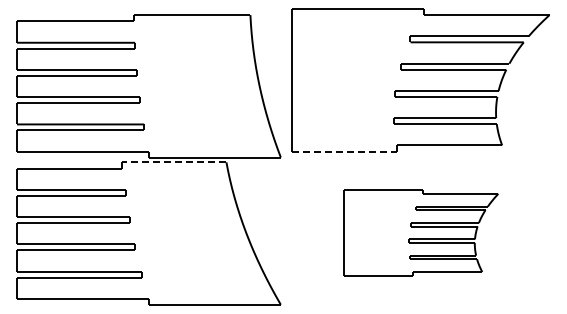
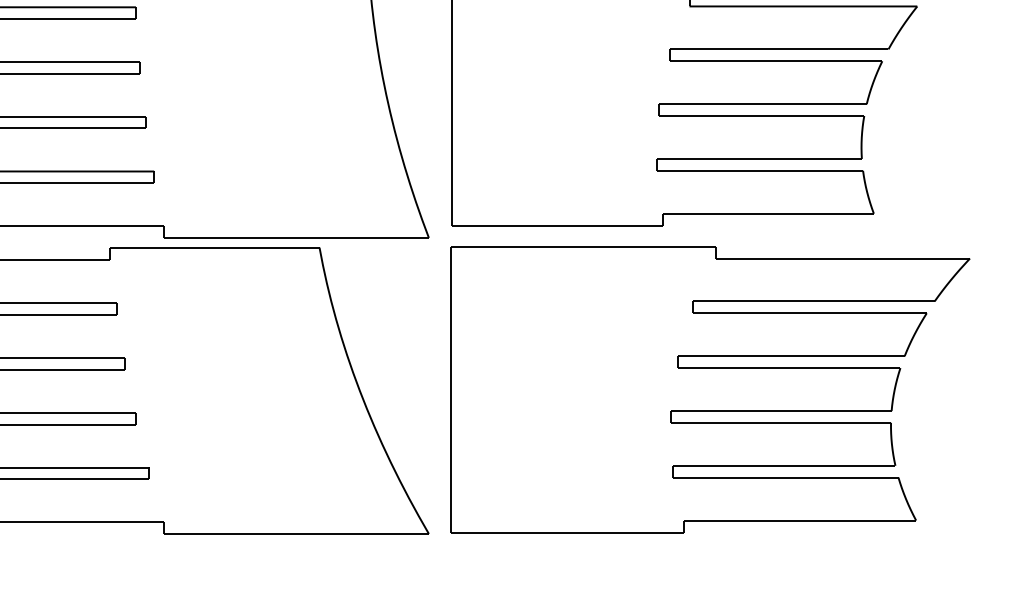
line: (345, 151) -> (558, 225), dashed -> solid
line: (173, 162) -> (213, 247), dashed -> solid
part: (420, 232) -> (709, 388), size x1.67

